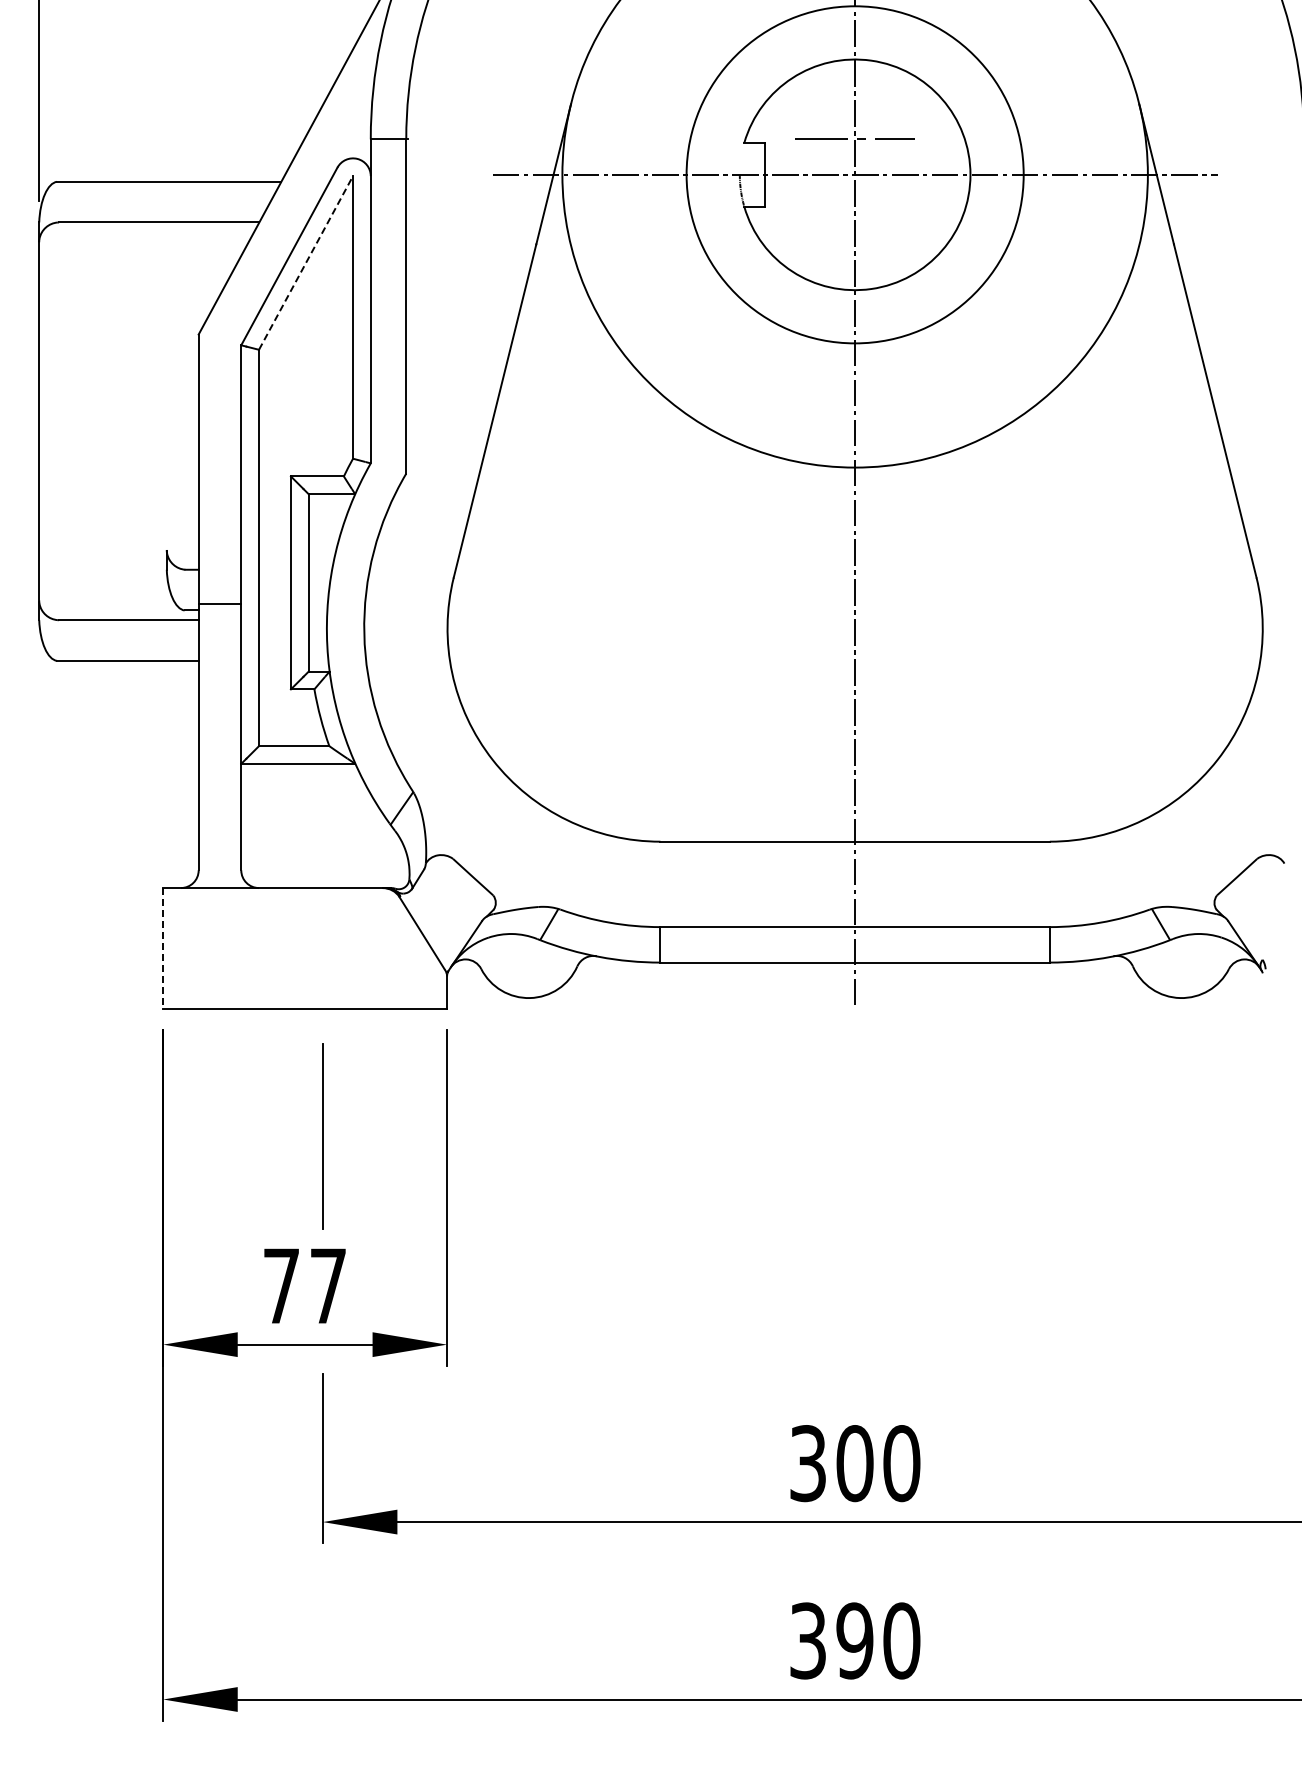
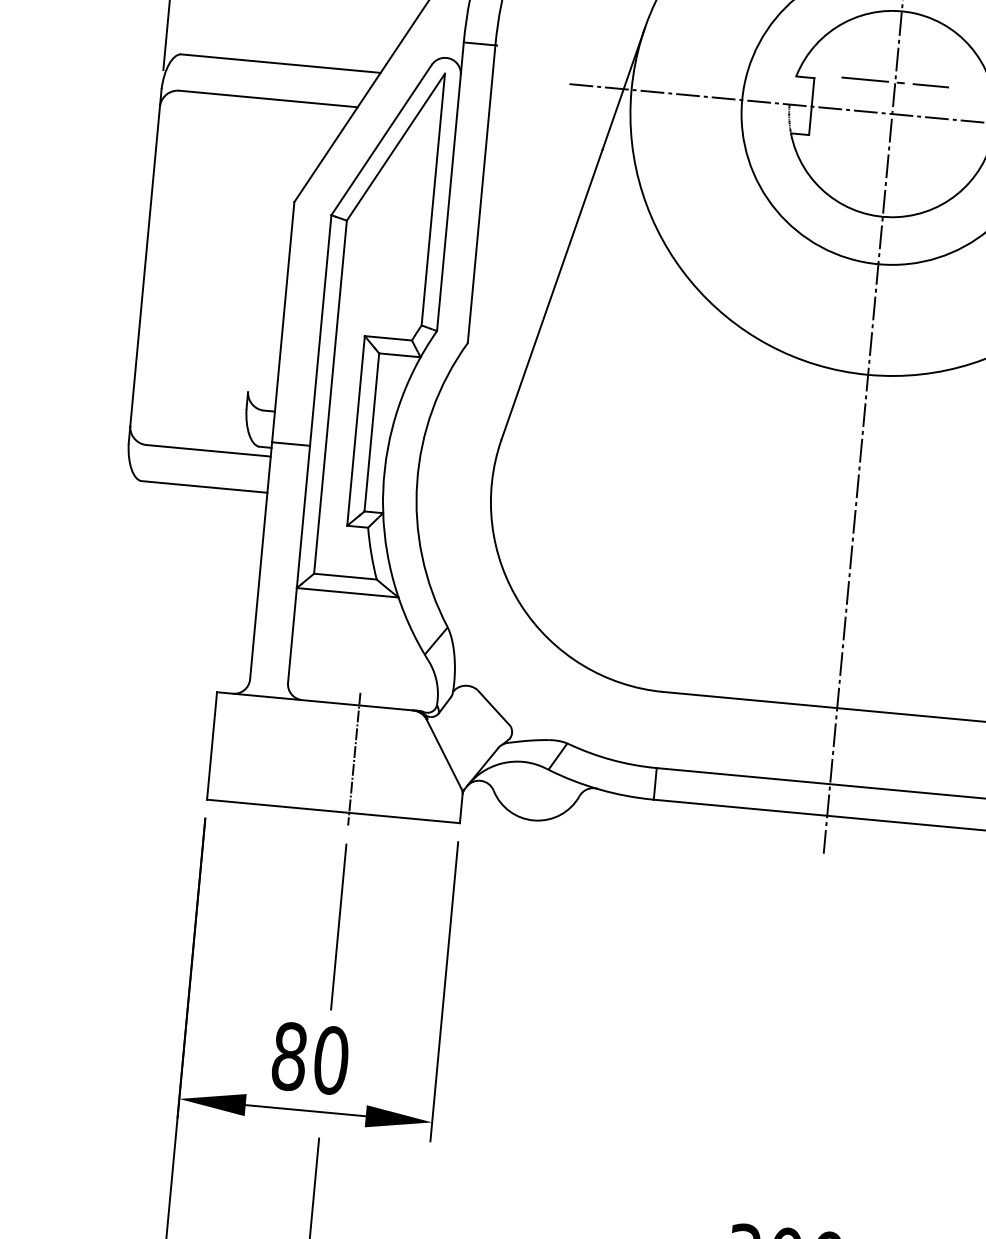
line: (306, 262) -> (396, 146), dashed -> solid
line: (322, 947) -> (354, 758), added
line: (163, 948) -> (212, 746), dashed -> solid
text: (304, 1285) -> (310, 1057), 77 -> 80

